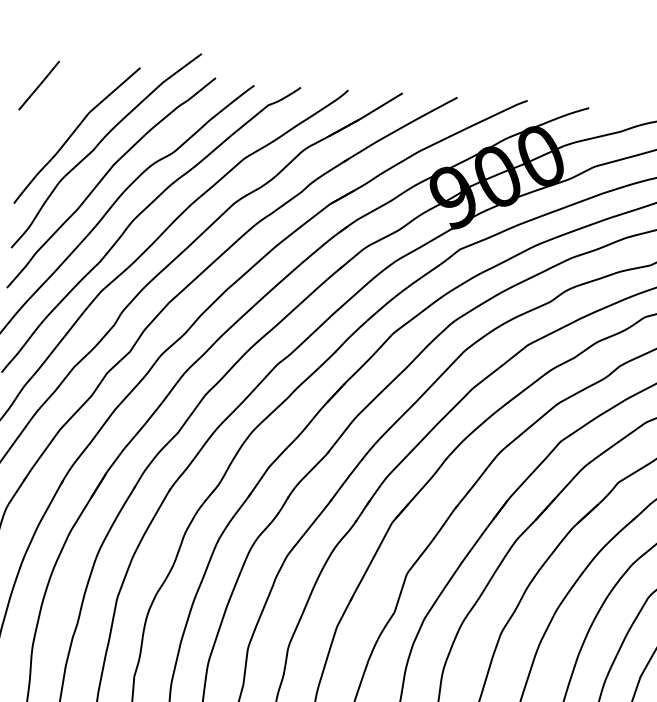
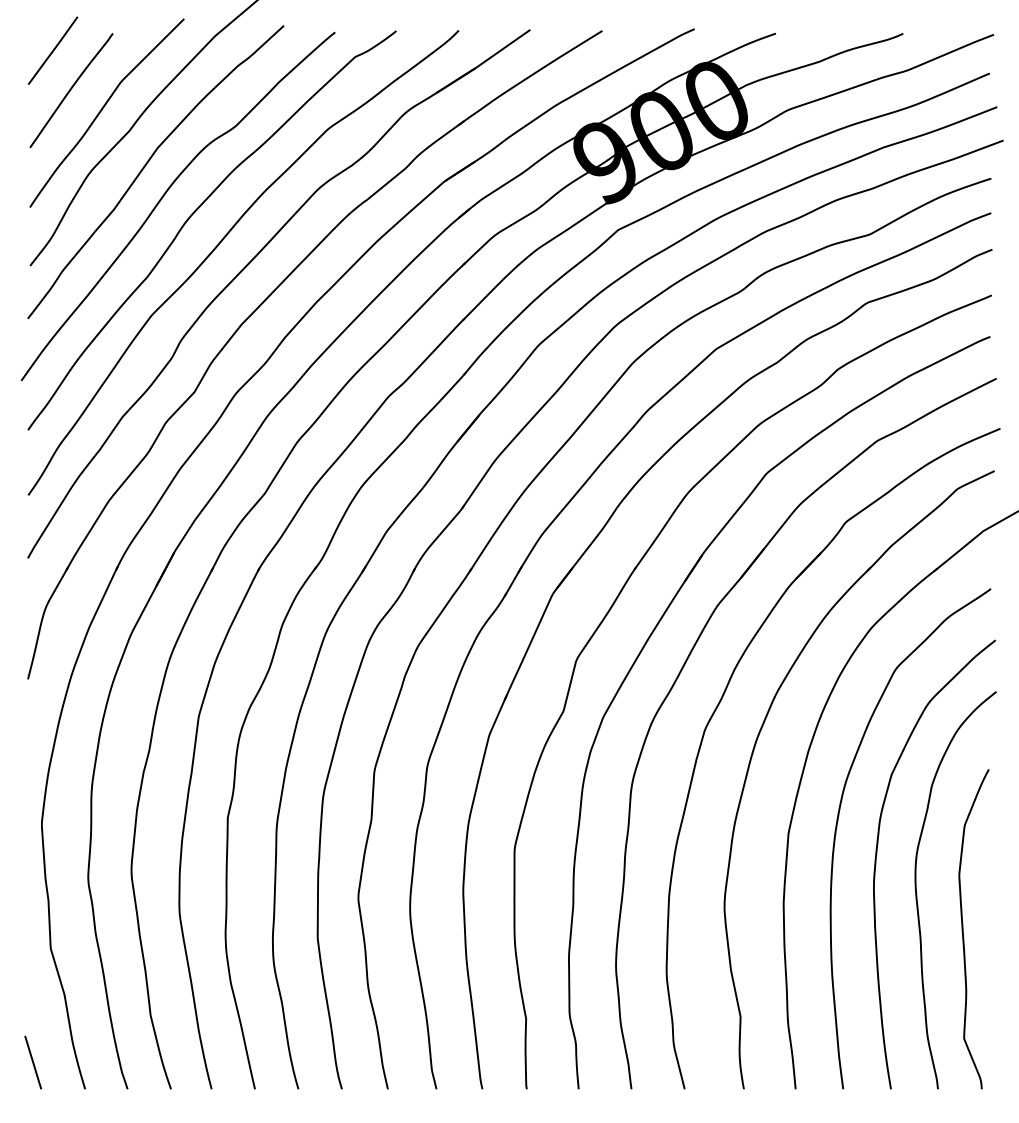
curve: (51, 116) -> (71, 90), added

